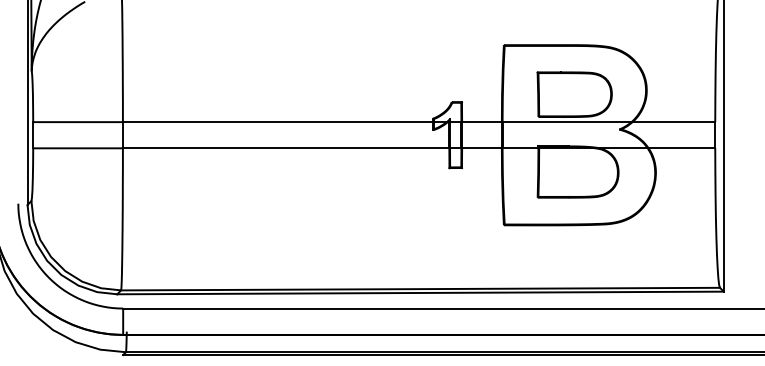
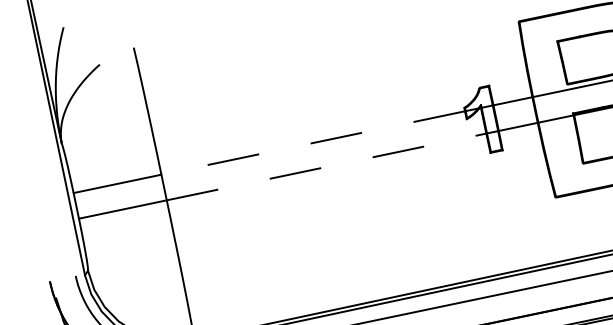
line: (277, 122) -> (312, 143), solid -> dashed
line: (286, 148) -> (326, 167), solid -> dashed

